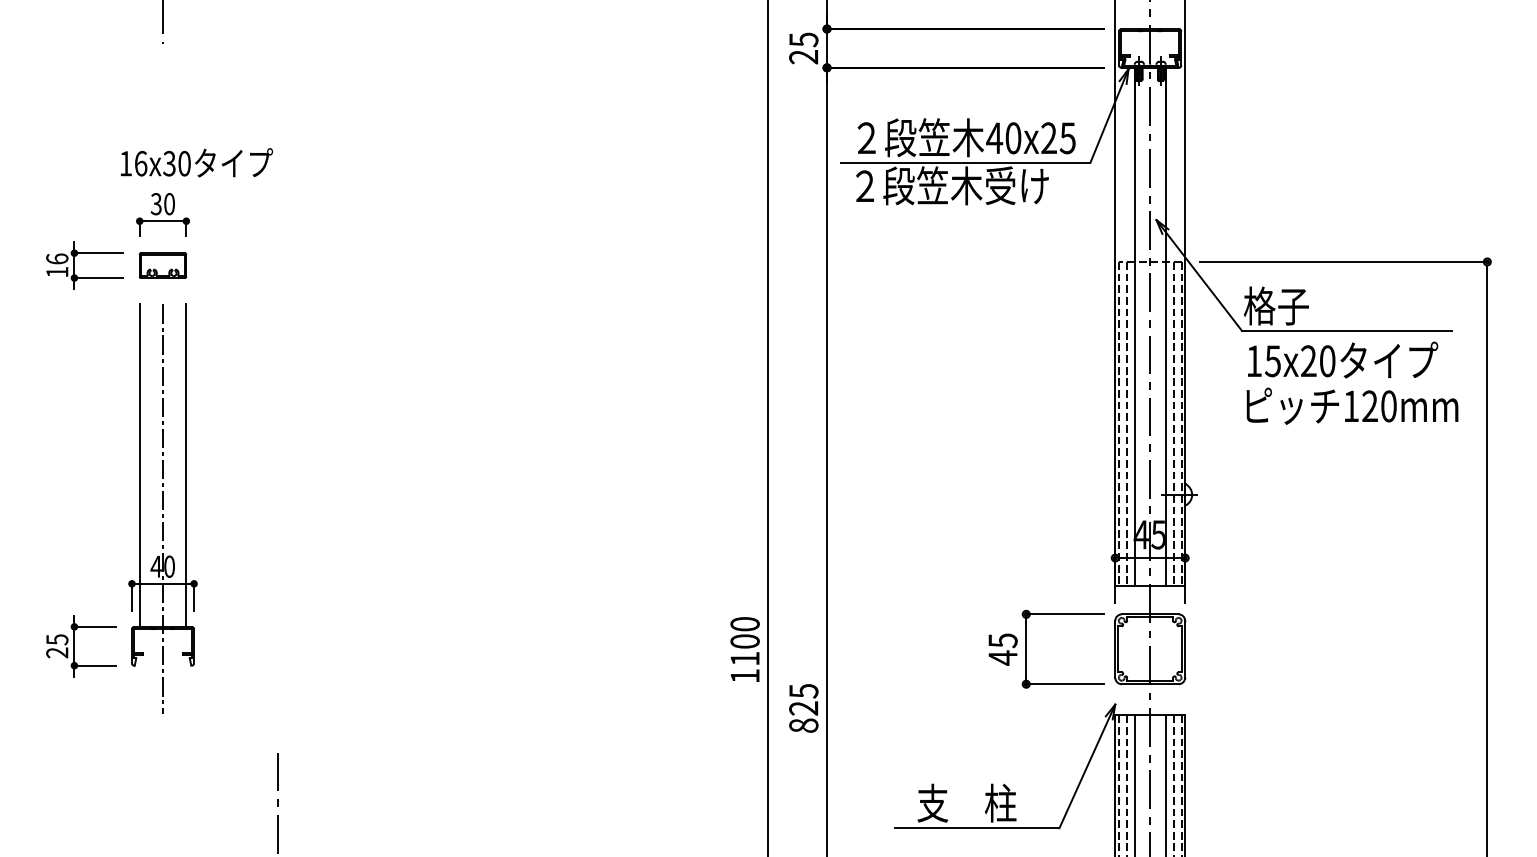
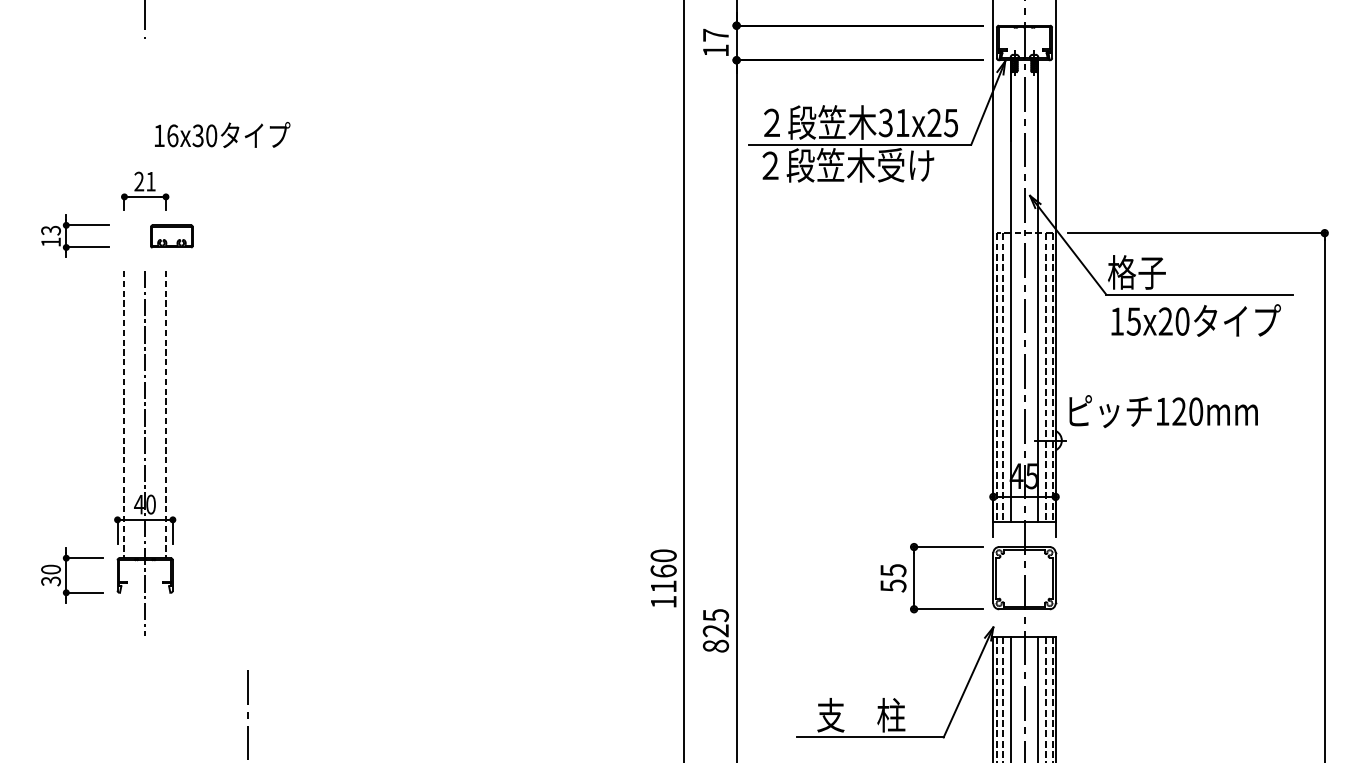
text: (803, 48) -> (715, 43), 25 -> 17
text: (1003, 138) -> (893, 123), 40x25 -> 31x25
text: (197, 162) -> (223, 134), moved
text: (162, 204) -> (144, 181), 30 -> 21
text: (57, 258) -> (51, 230), 16 -> 13
part: (163, 265) -> (172, 236), moved
text: (1352, 405) -> (1163, 410), moved
line: (139, 466) -> (124, 415), solid -> dashed
line: (186, 466) -> (166, 415), solid -> dashed
text: (744, 641) -> (663, 571), 1100 -> 1160
text: (57, 646) -> (51, 575), 25 -> 30
text: (1002, 657) -> (892, 585), 45 -> 55

